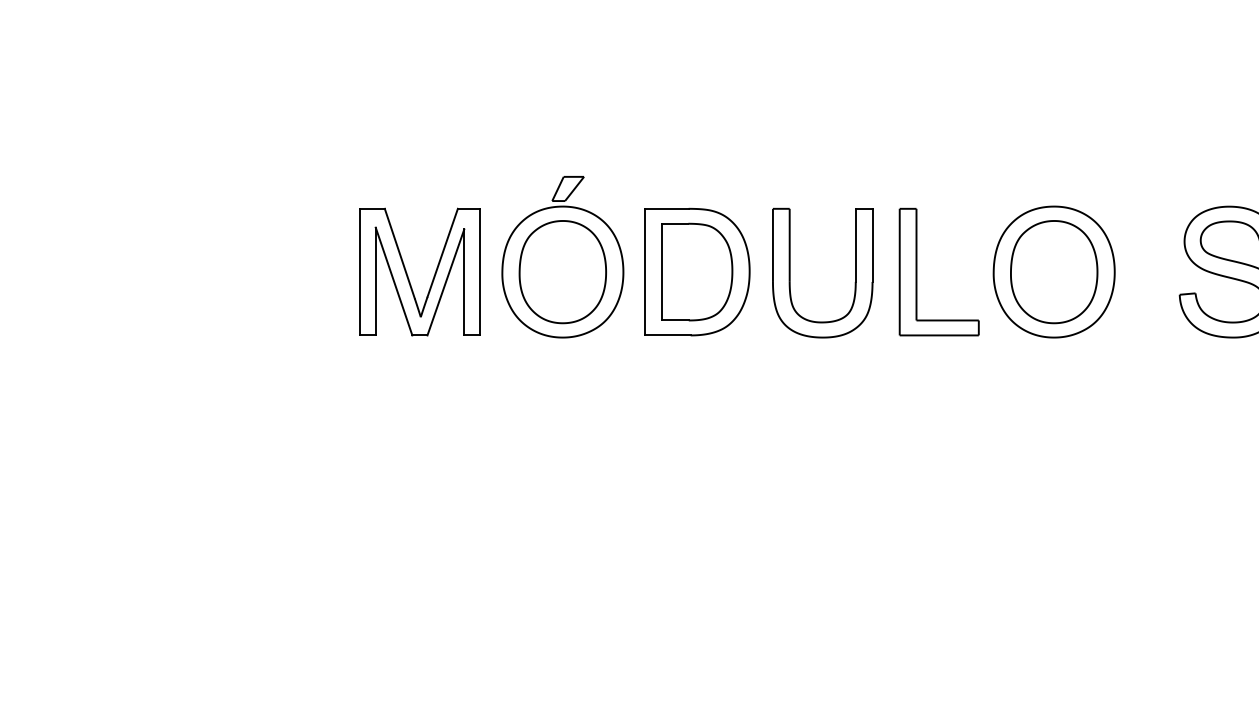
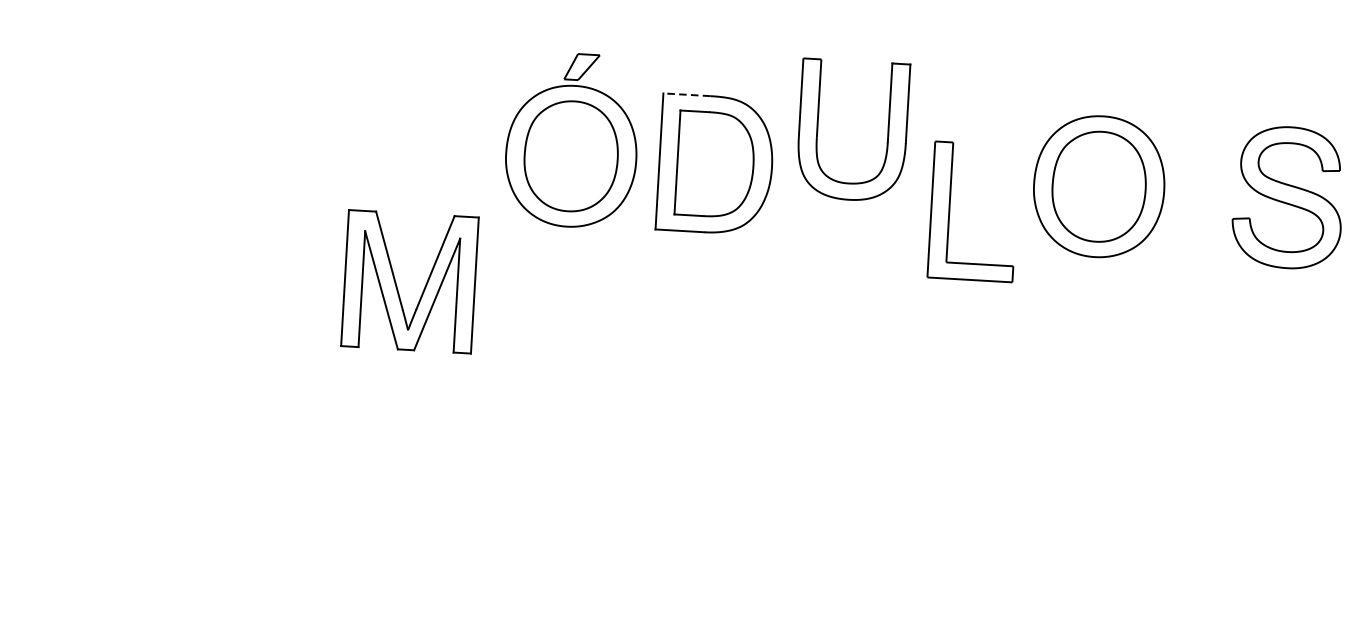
line: (666, 208) -> (686, 94), solid -> dashed
part: (917, 271) -> (950, 209), moved
part: (790, 272) -> (818, 127), moved
part: (408, 275) -> (397, 284), moved

